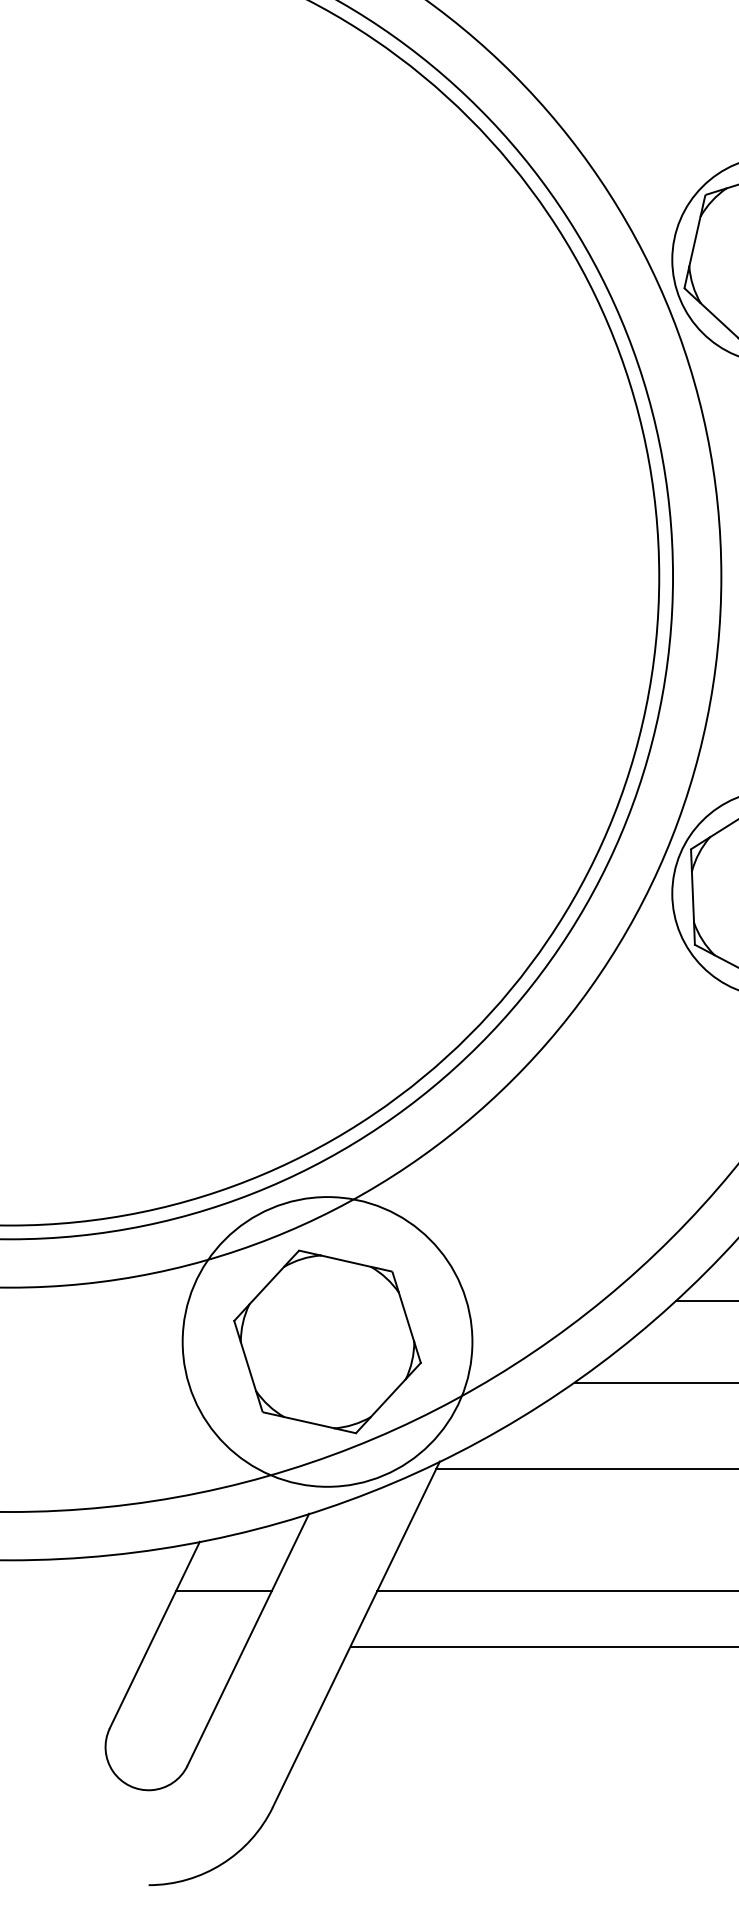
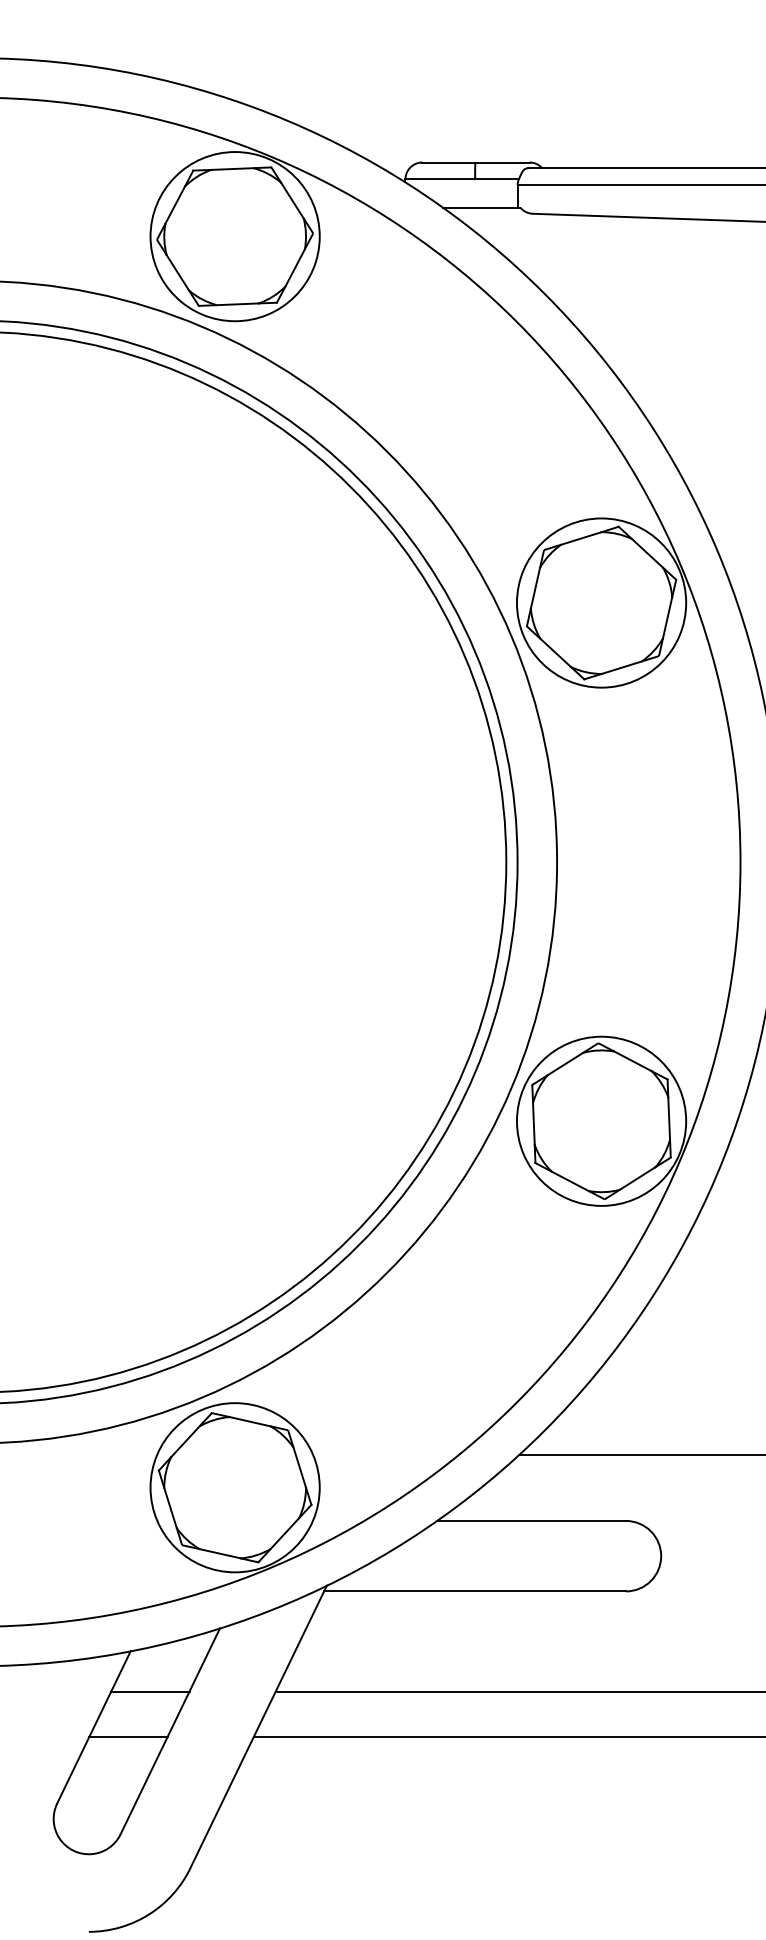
circle: (326, 1341) -> (234, 1487), size x0.71
line: (197, 1646) -> (128, 1736), added

